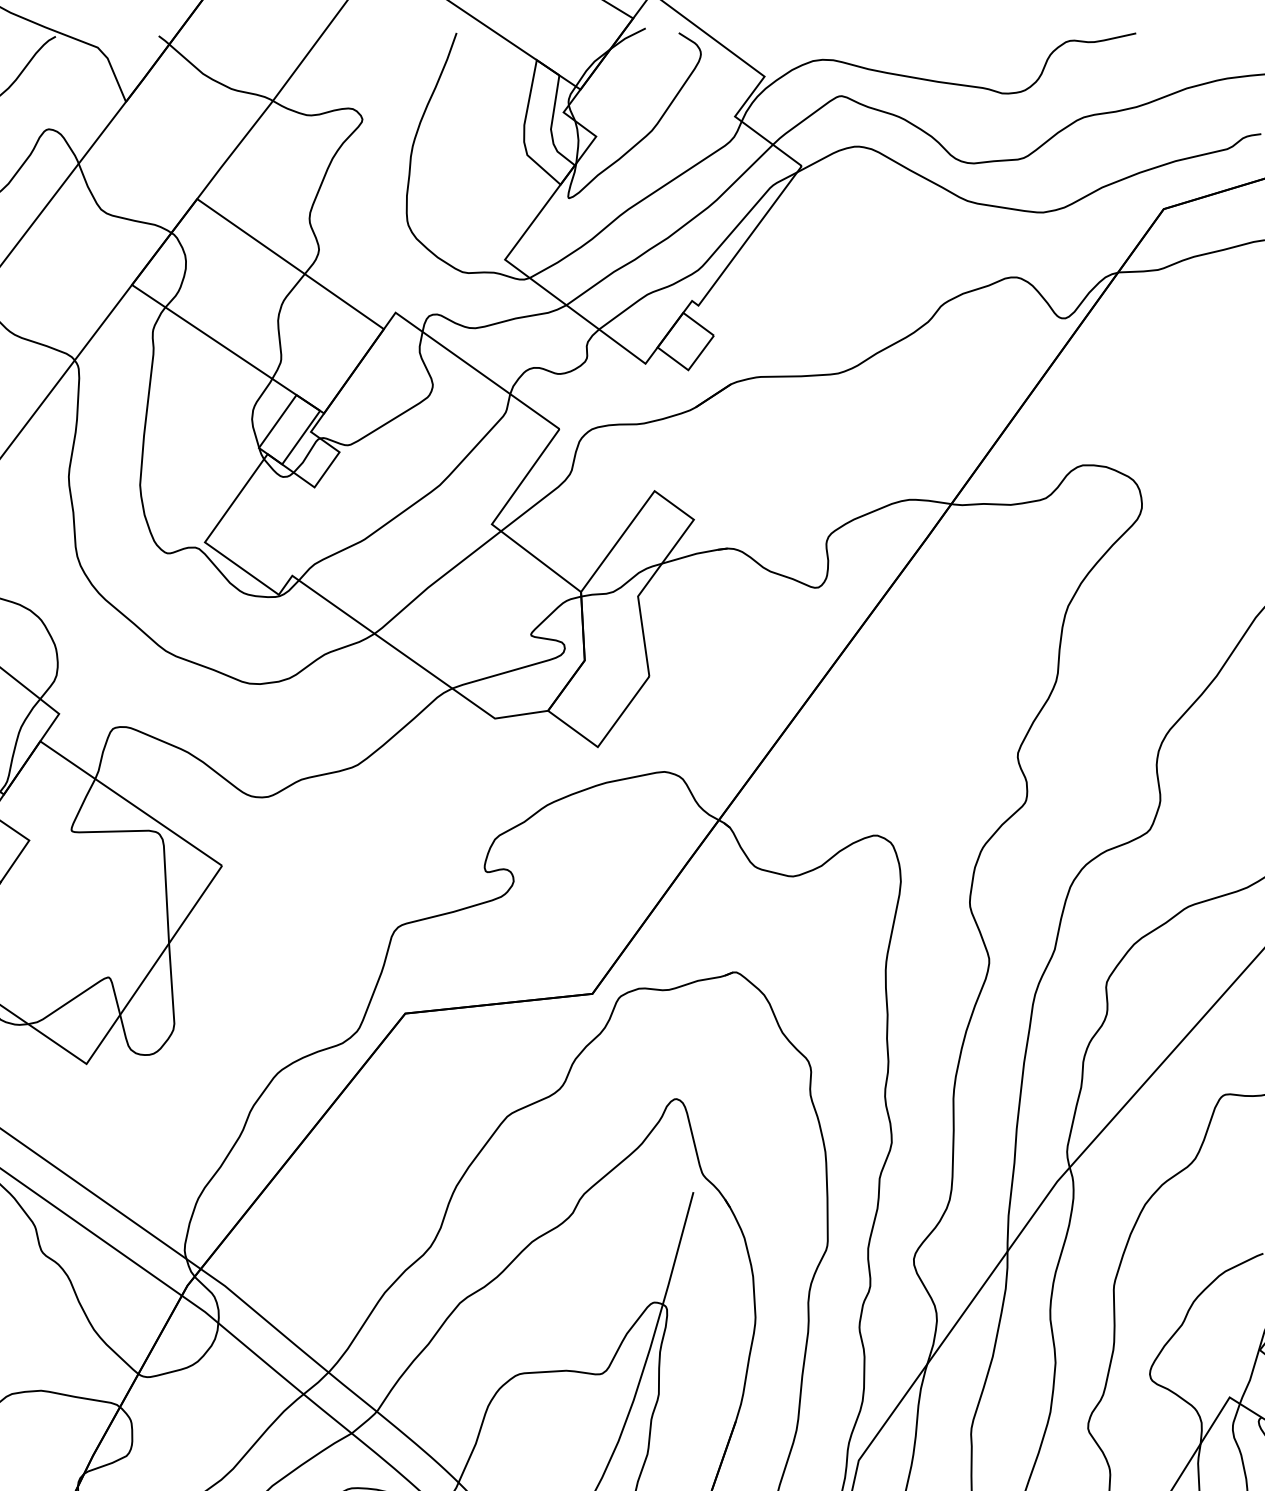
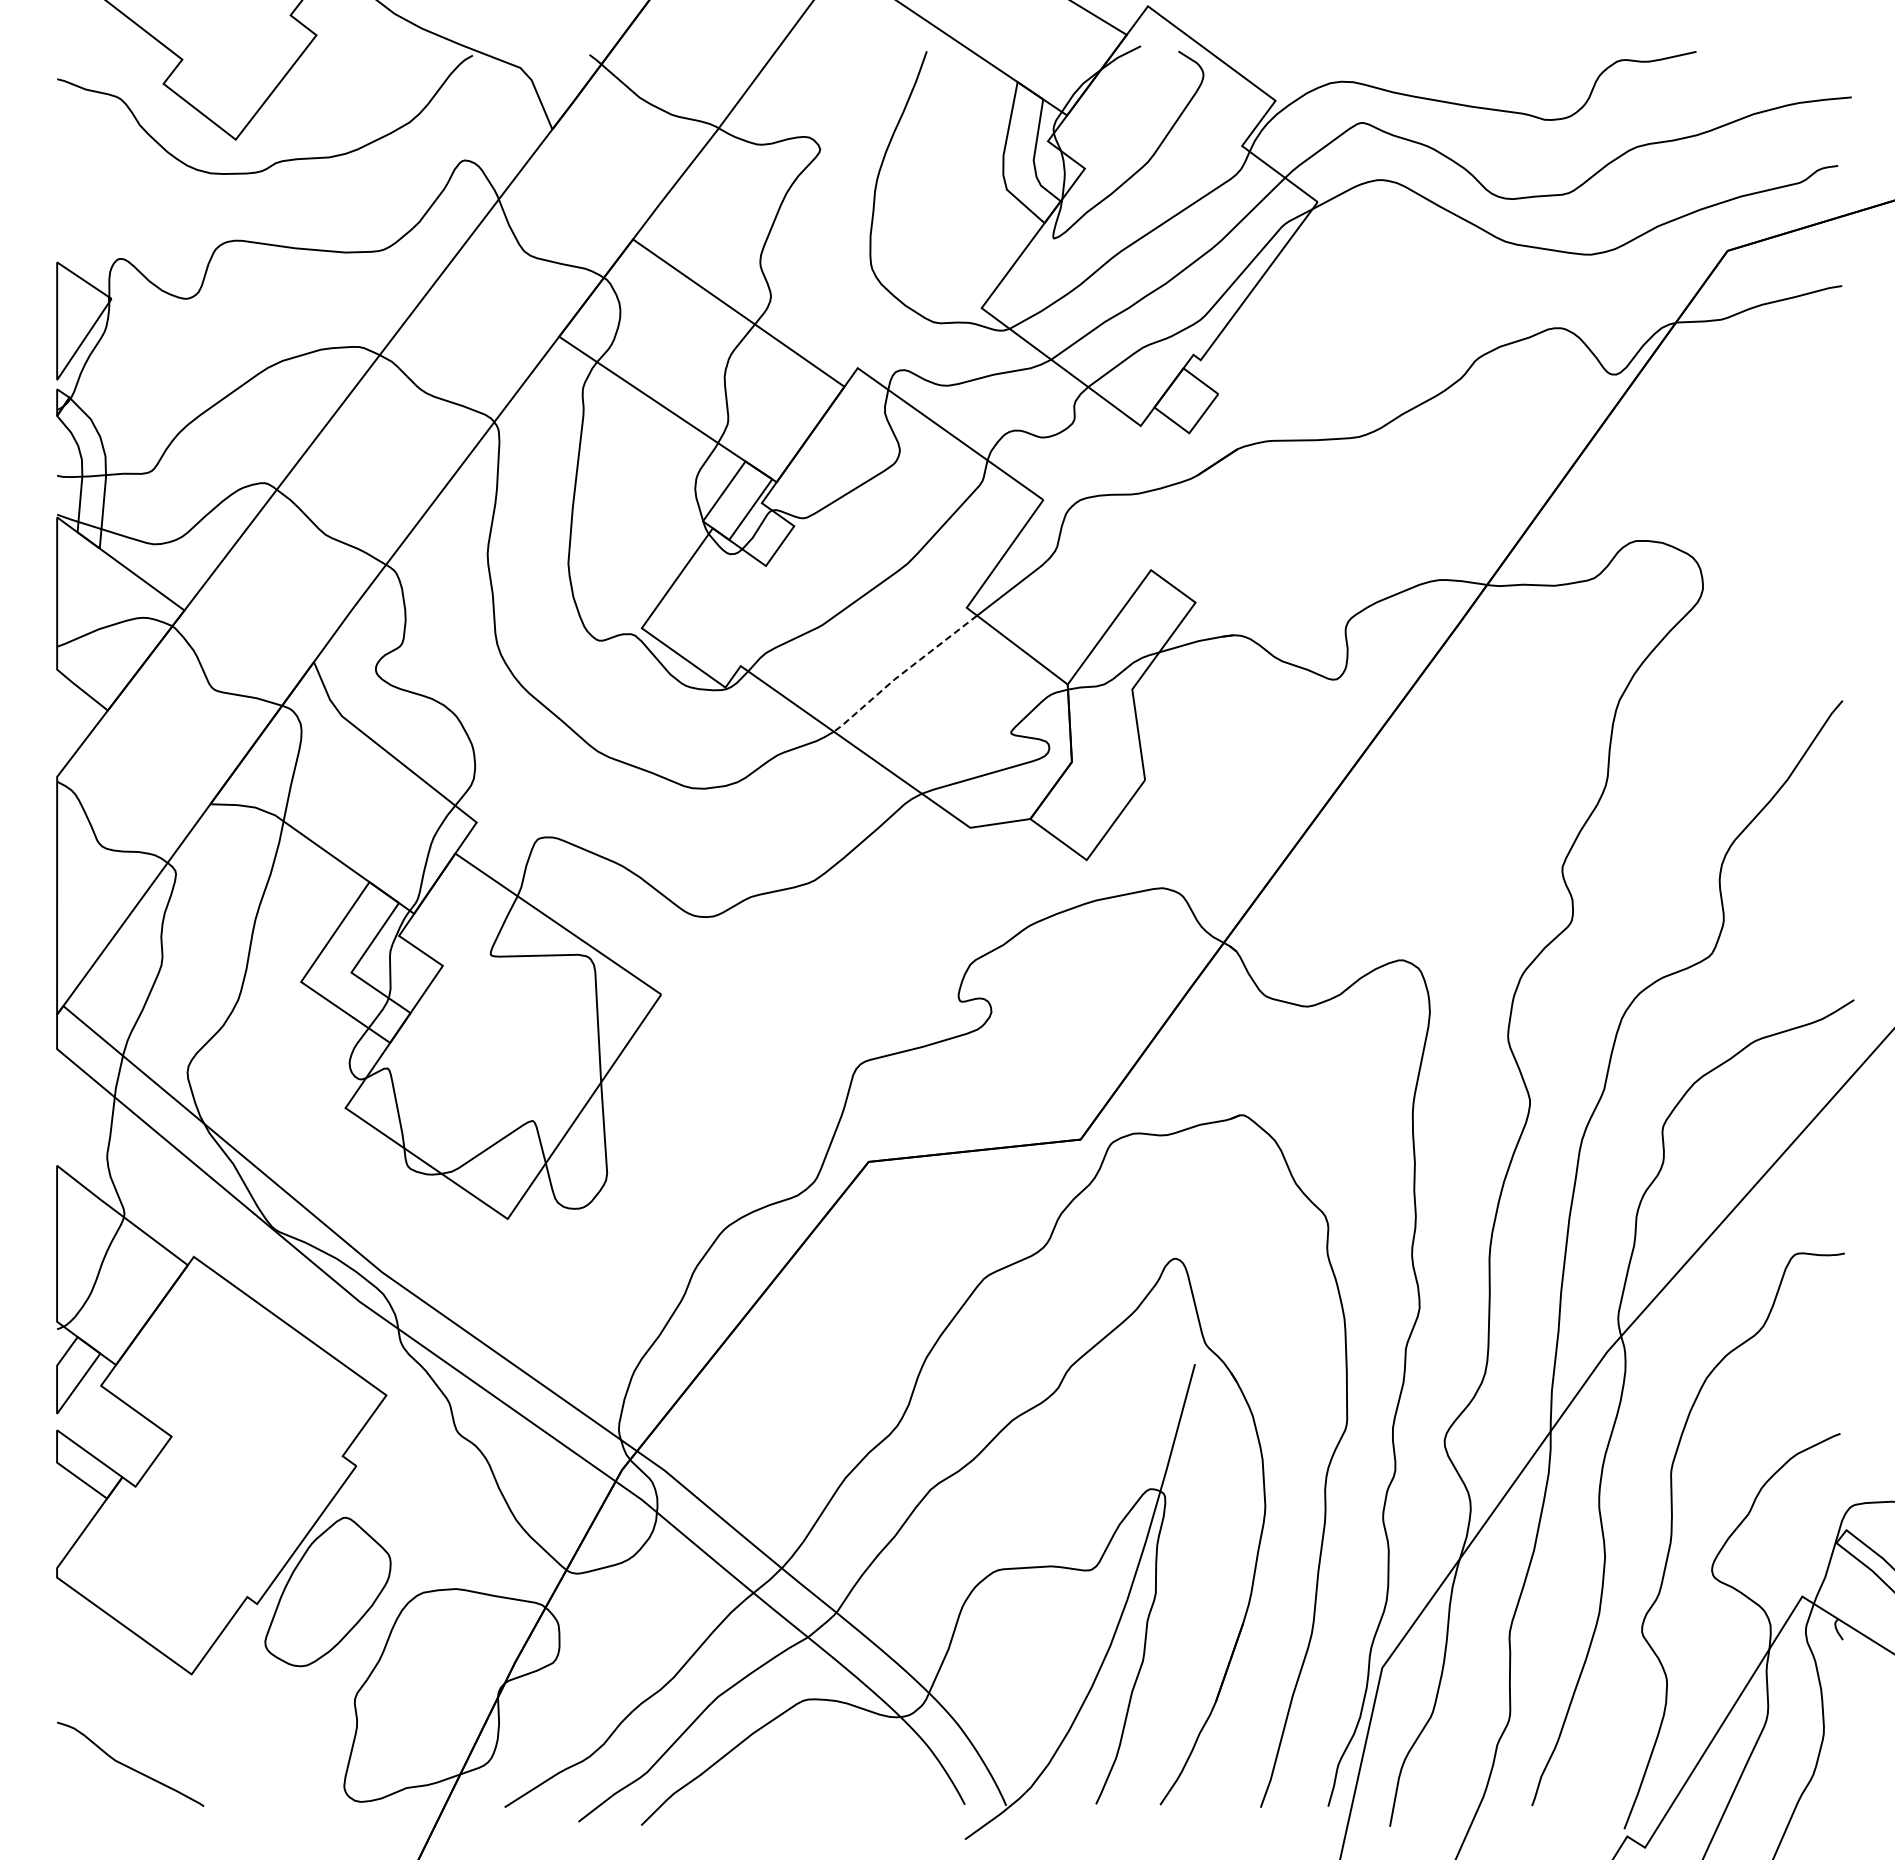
line: (436, 581) -> (903, 672), solid -> dashed

